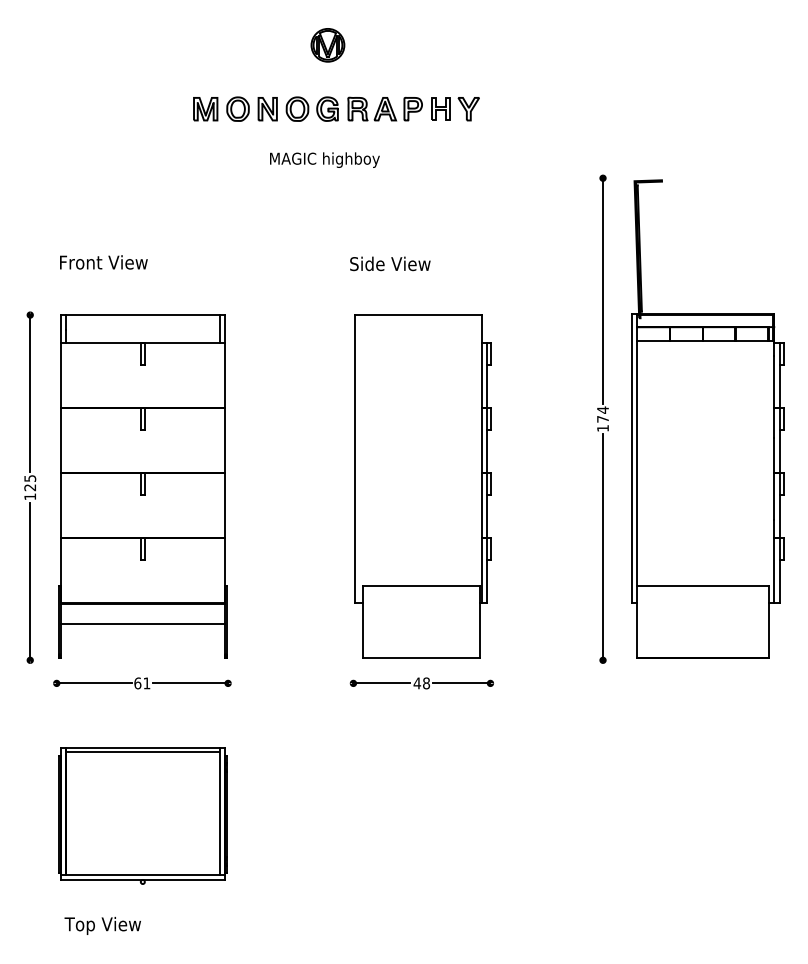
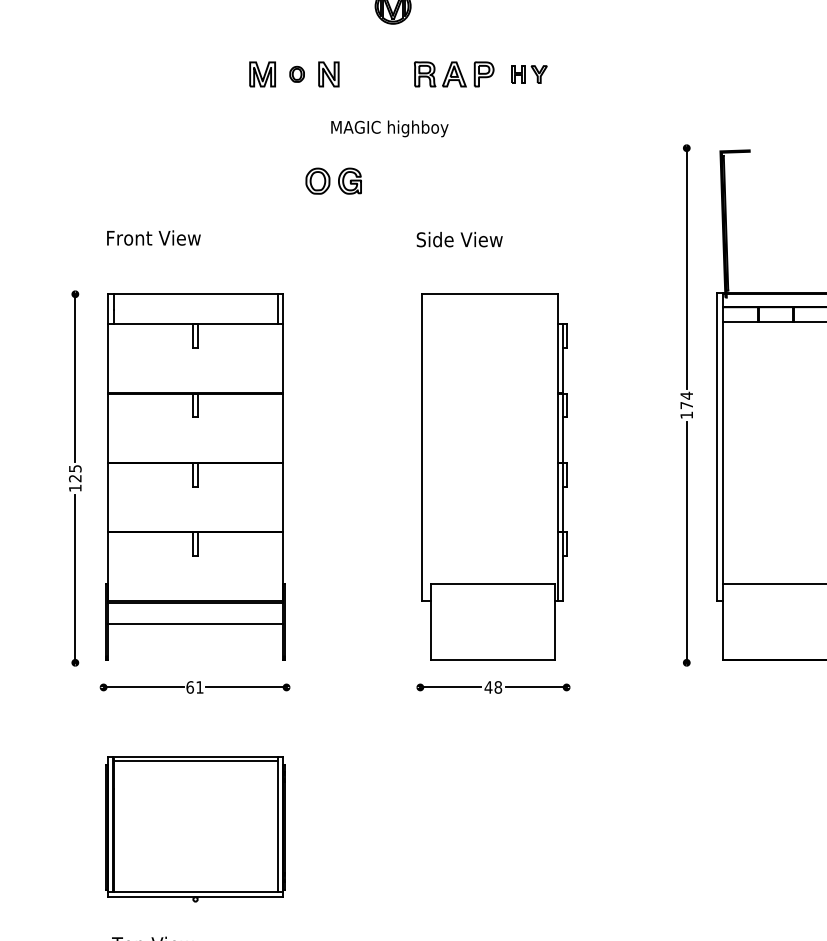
part: (237, 108) -> (296, 73), size x0.6
part: (311, 108) -> (332, 180), moved
part: (455, 109) -> (529, 74), size x0.7

